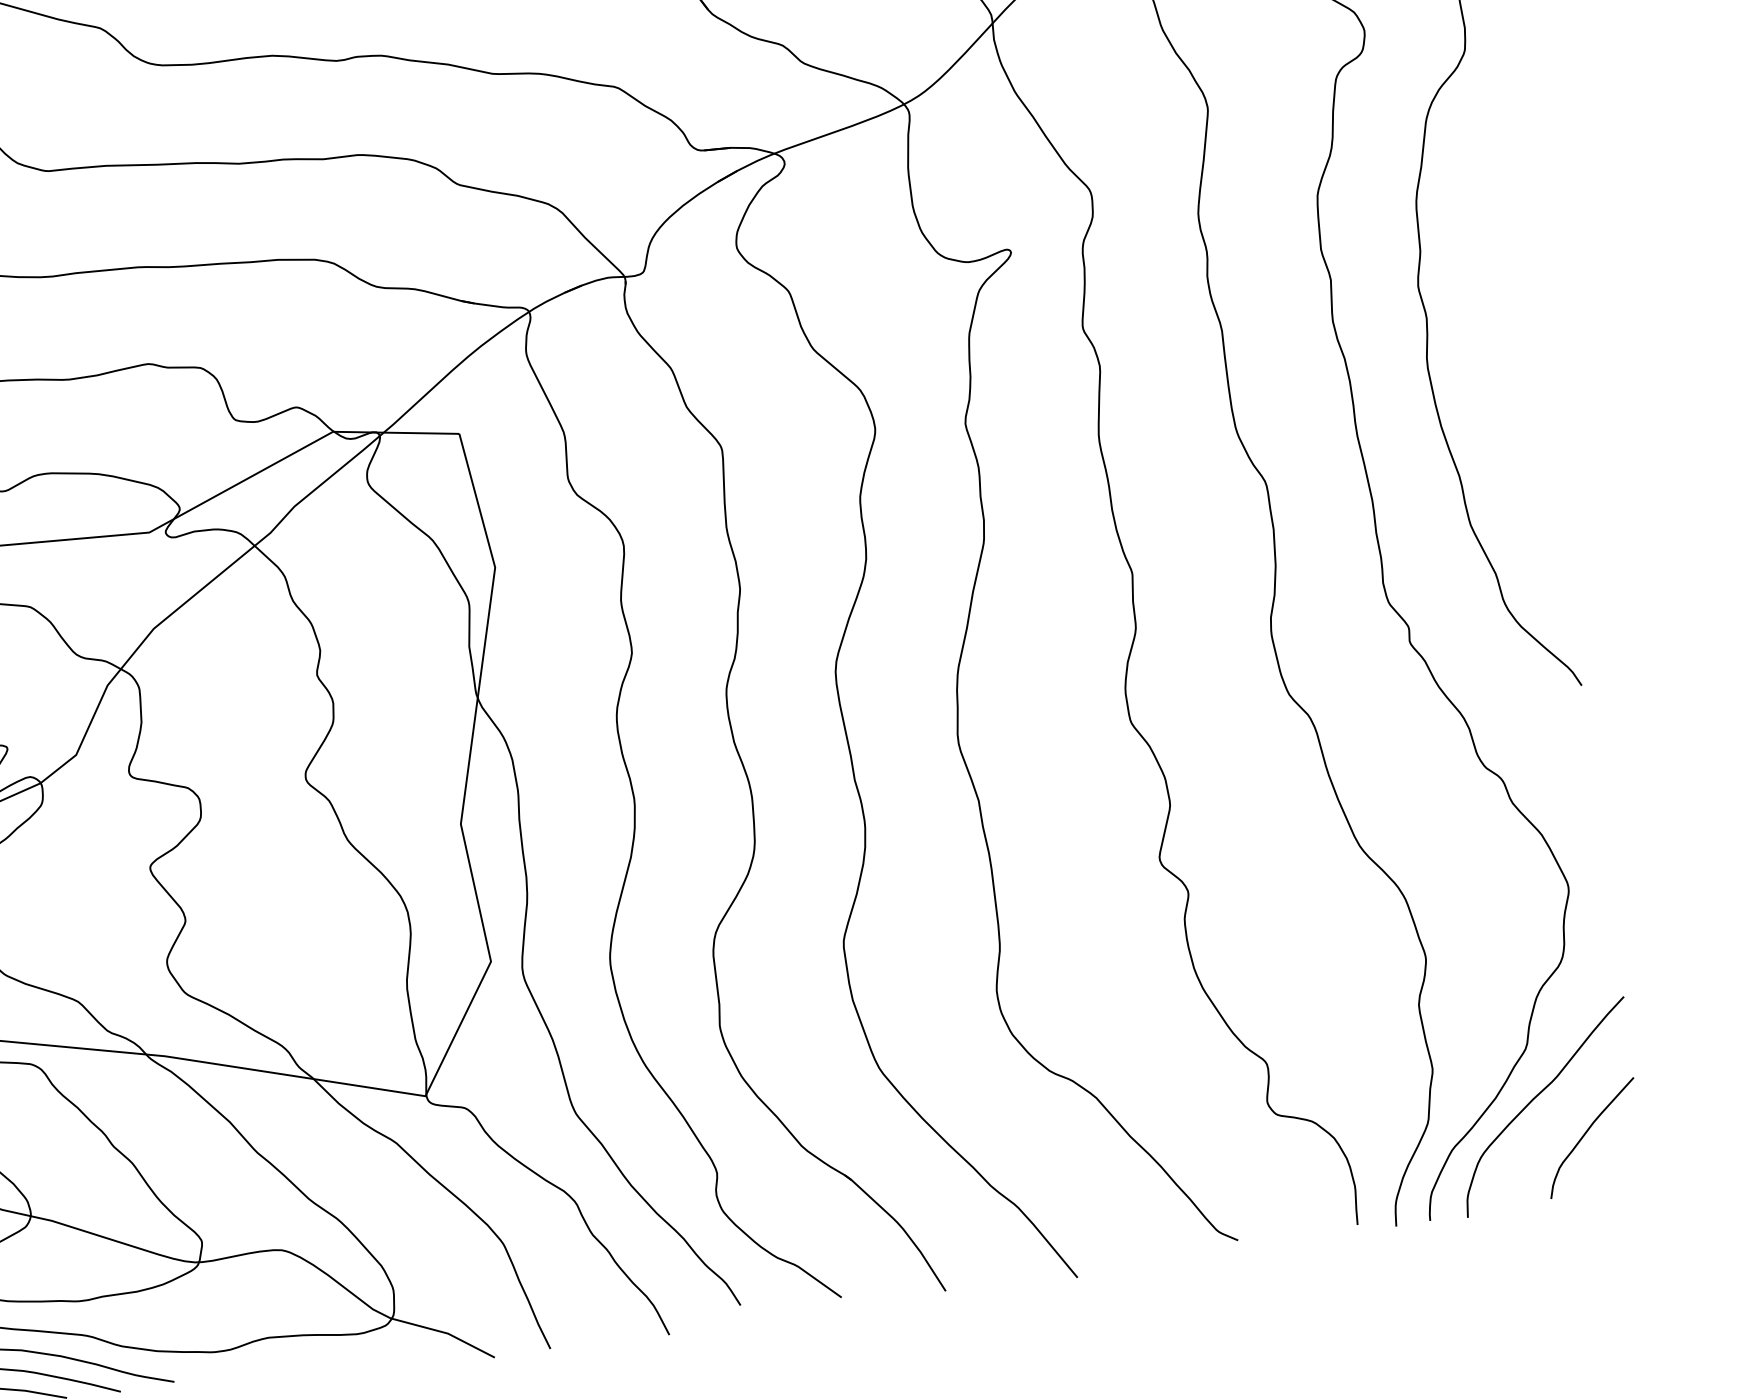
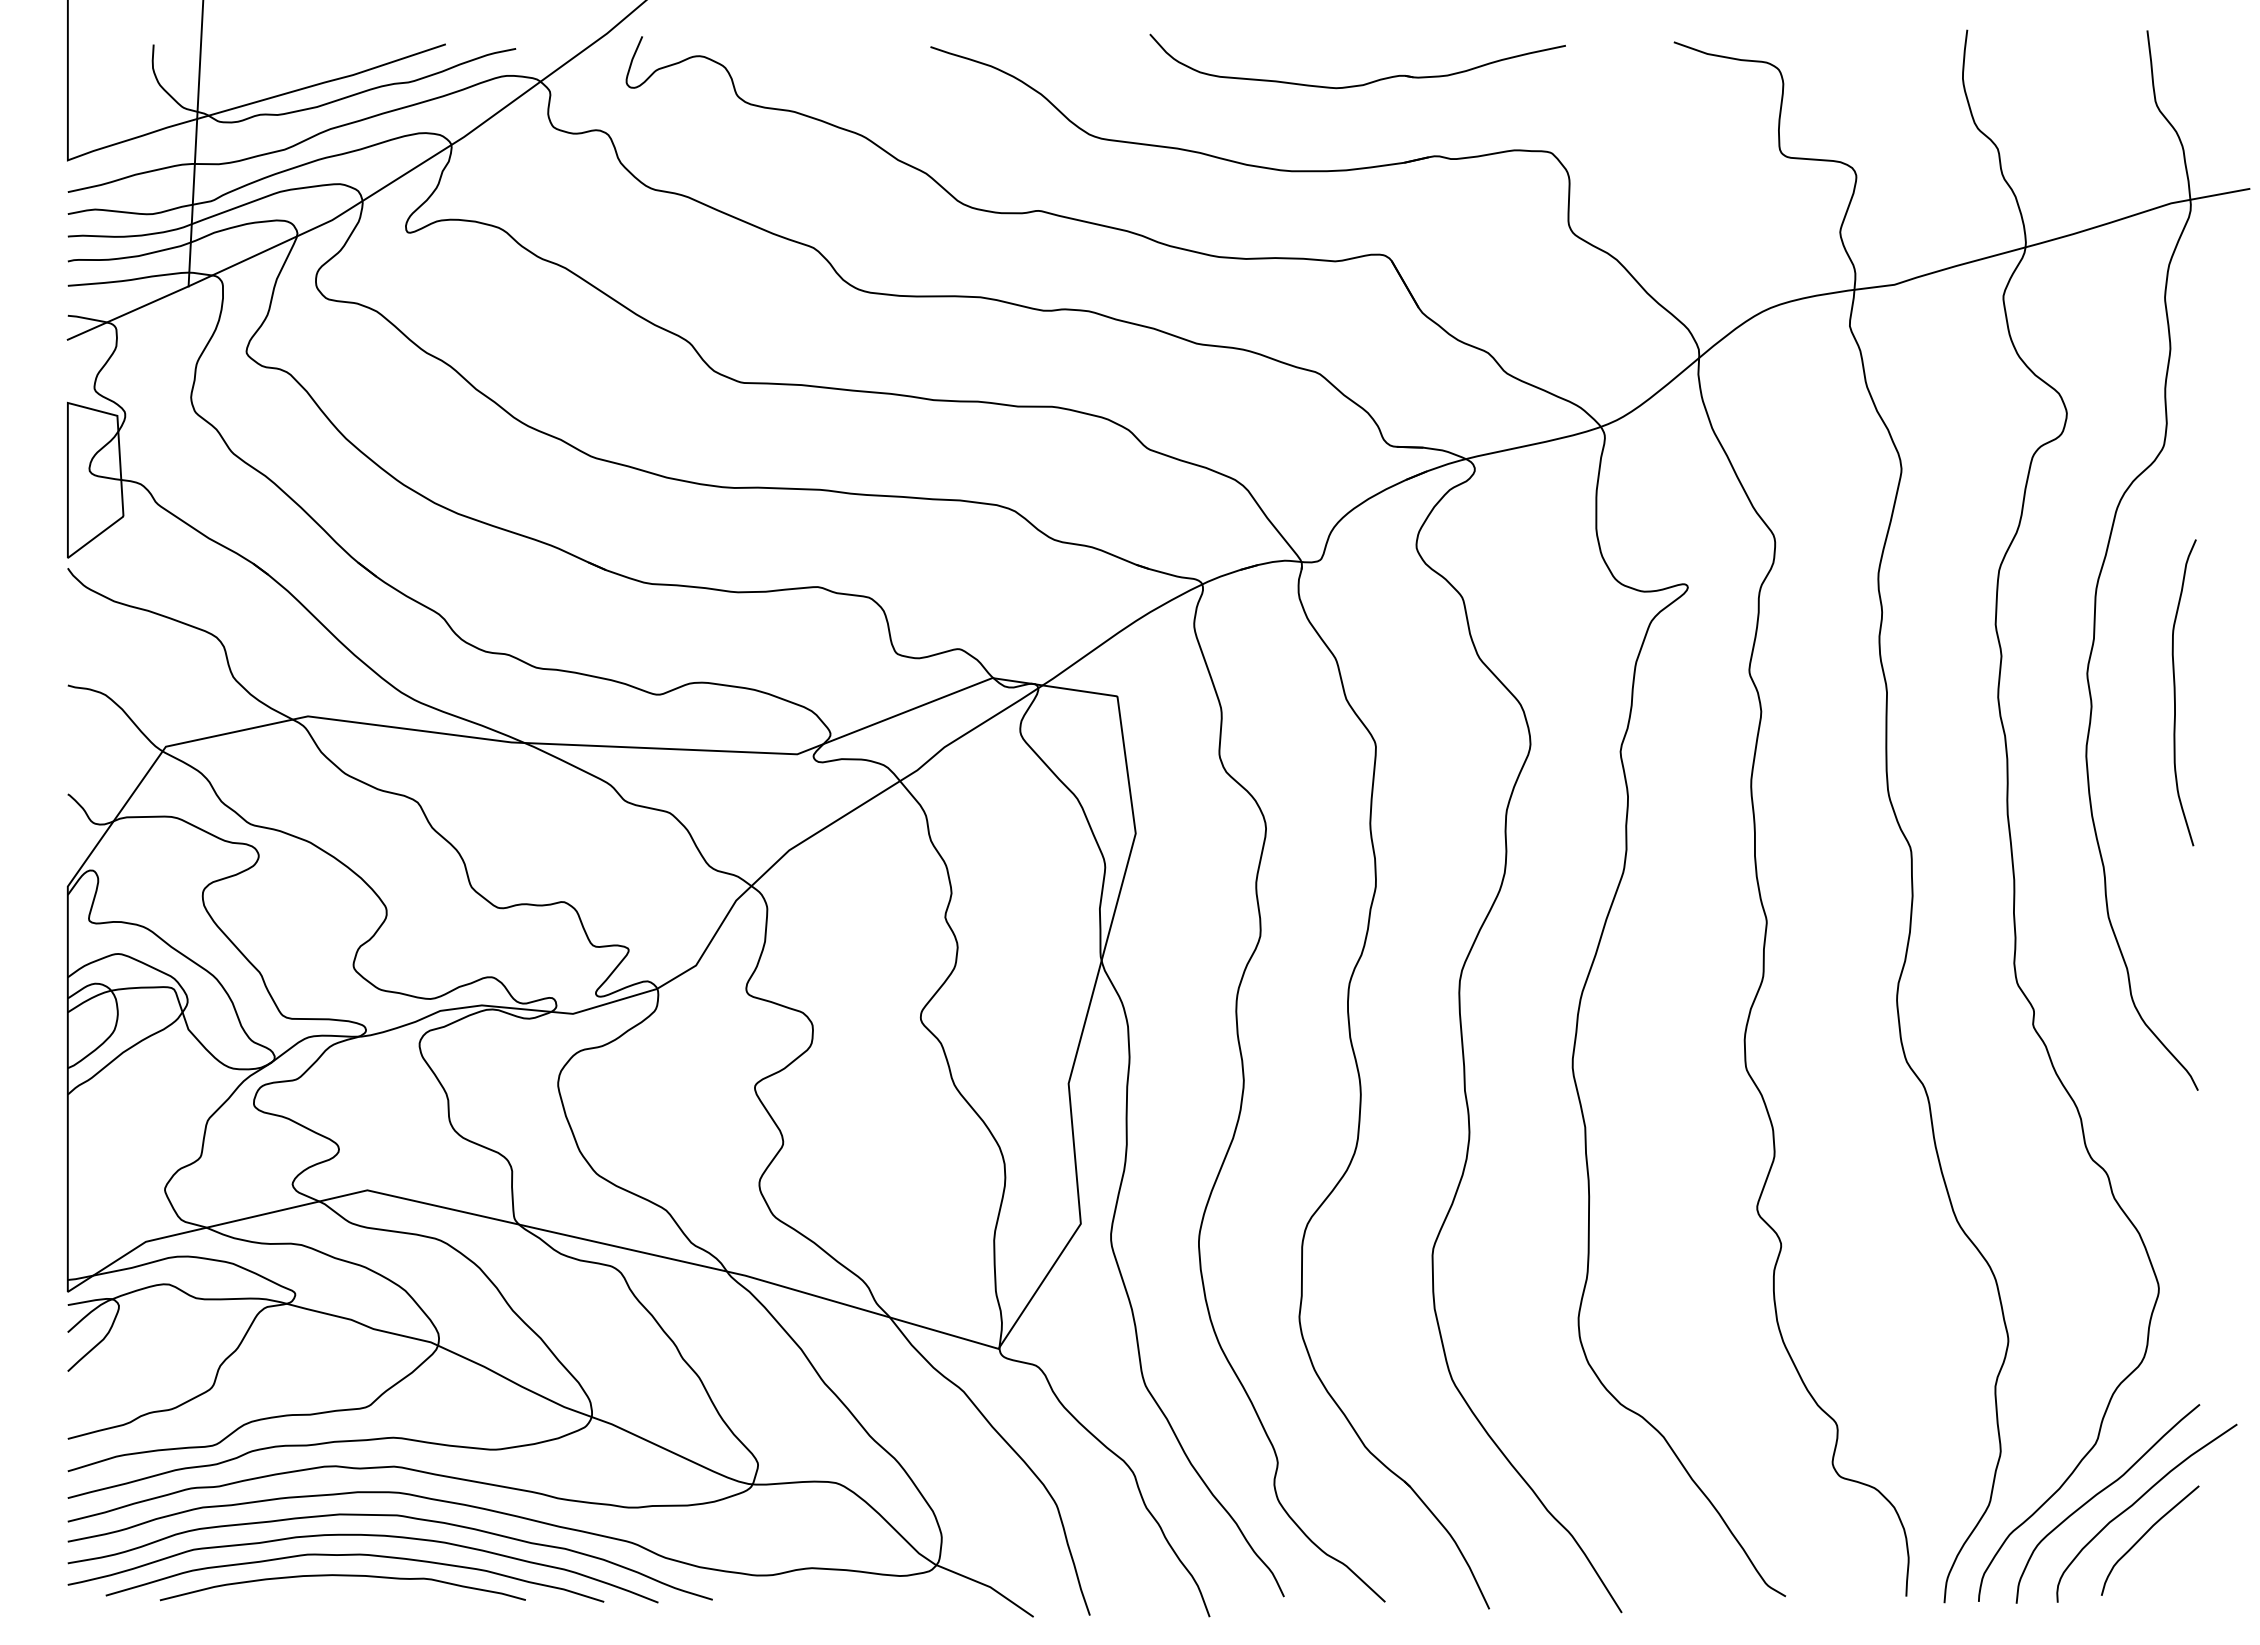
curve: (1508, 293) -> (2175, 692), added
curve: (1573, 1102) -> (2136, 1502), added

